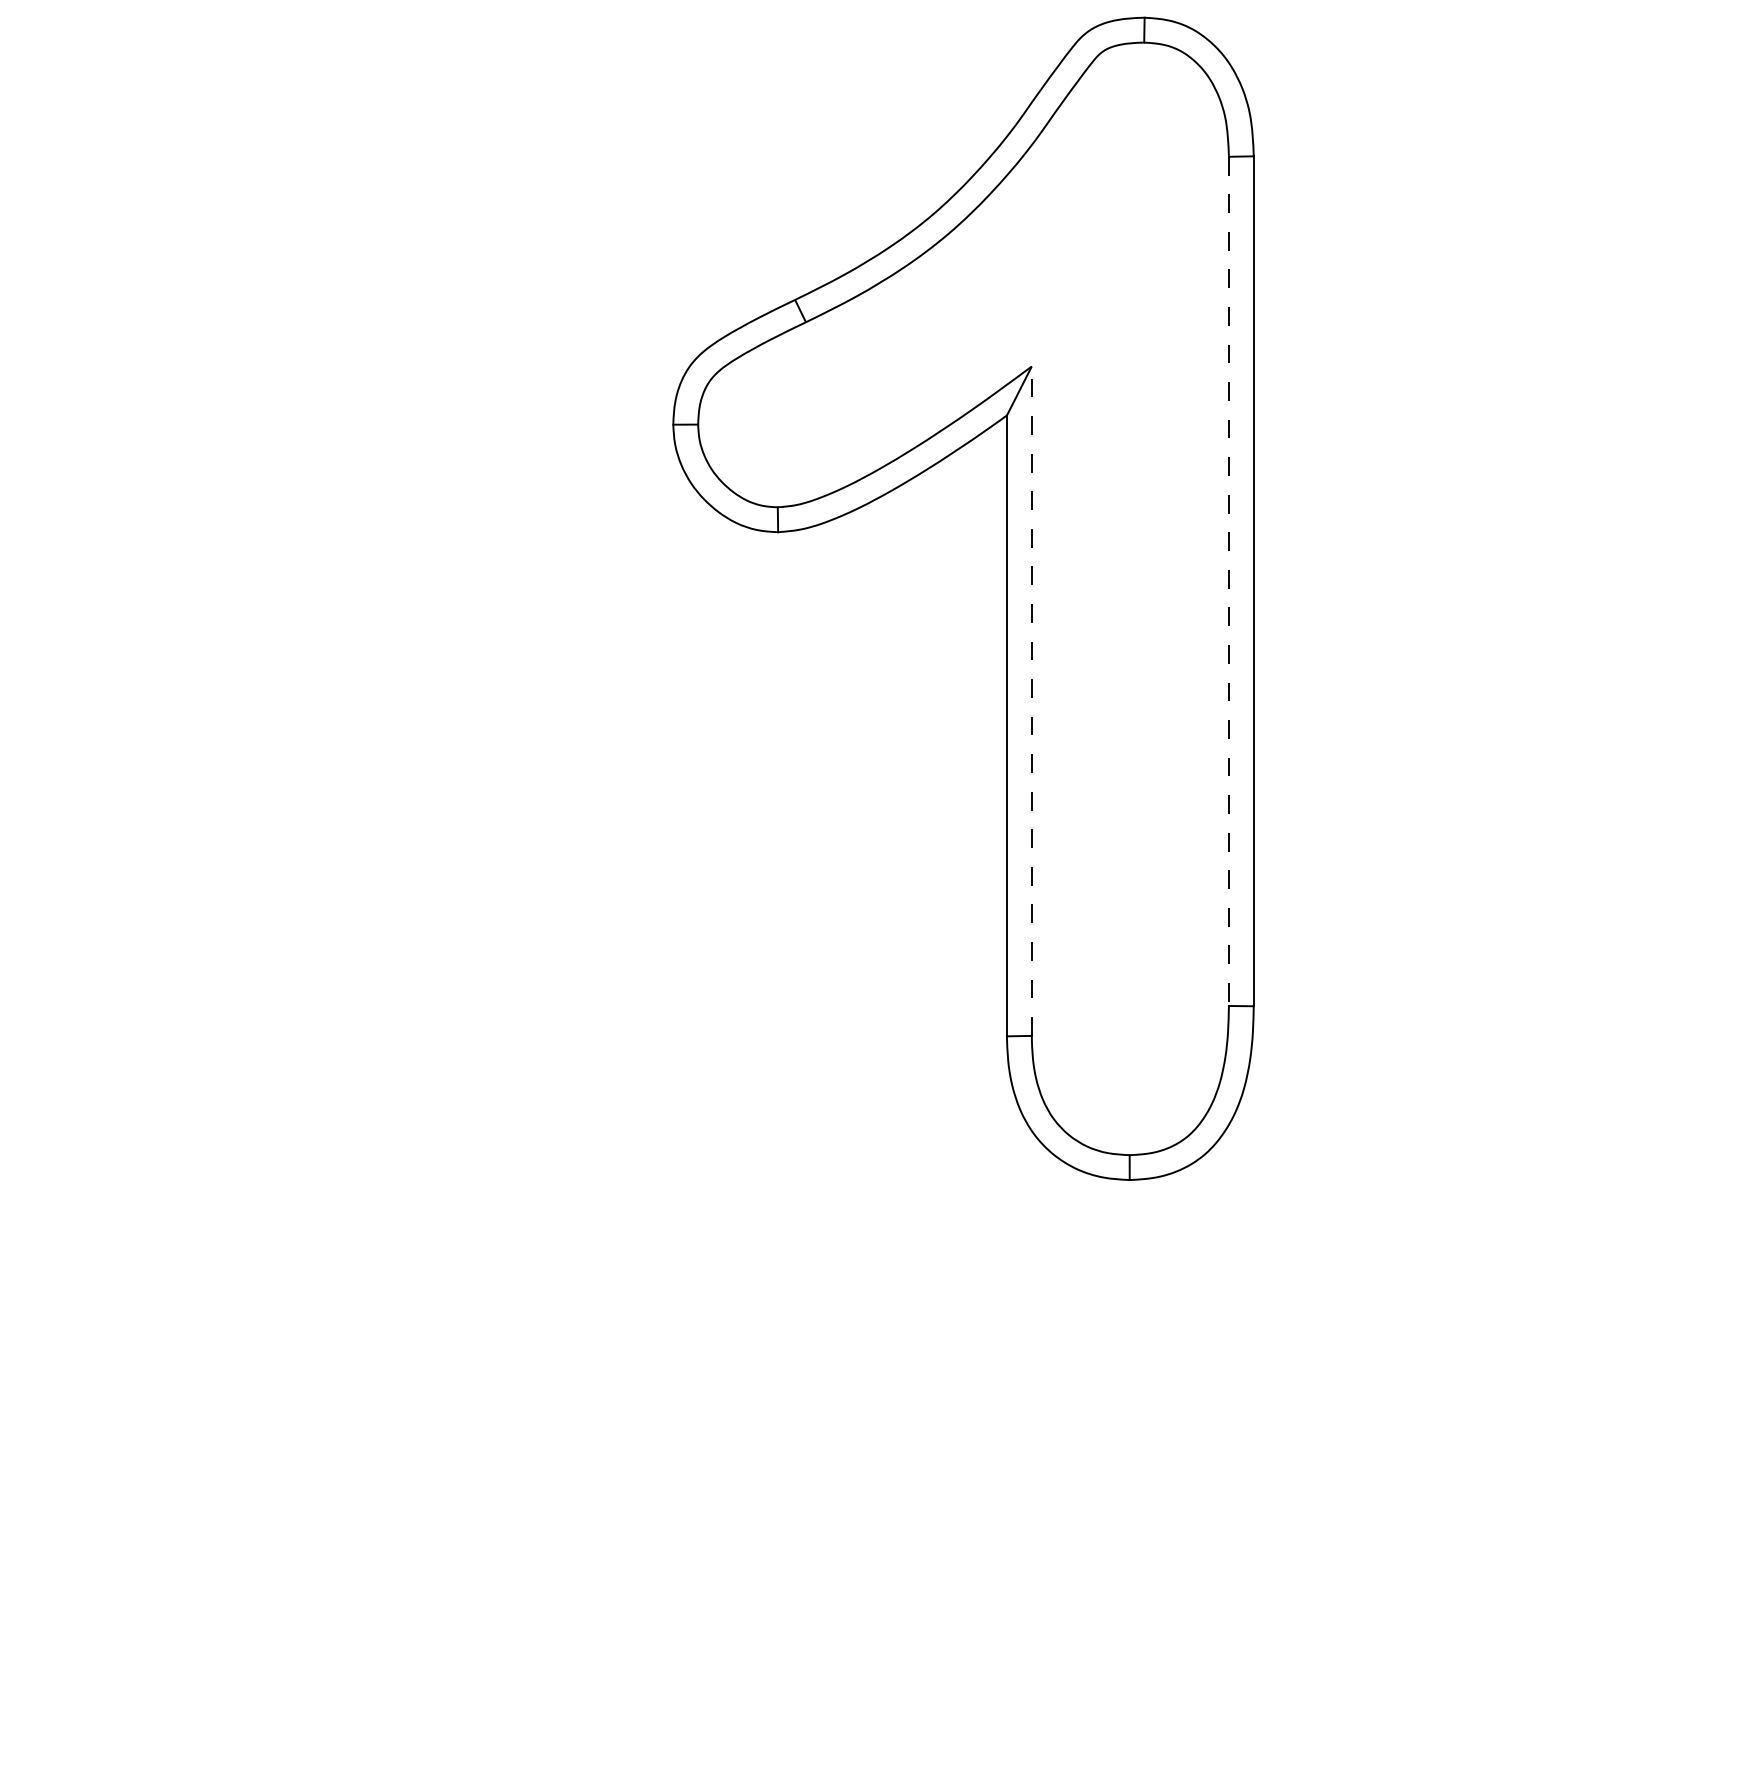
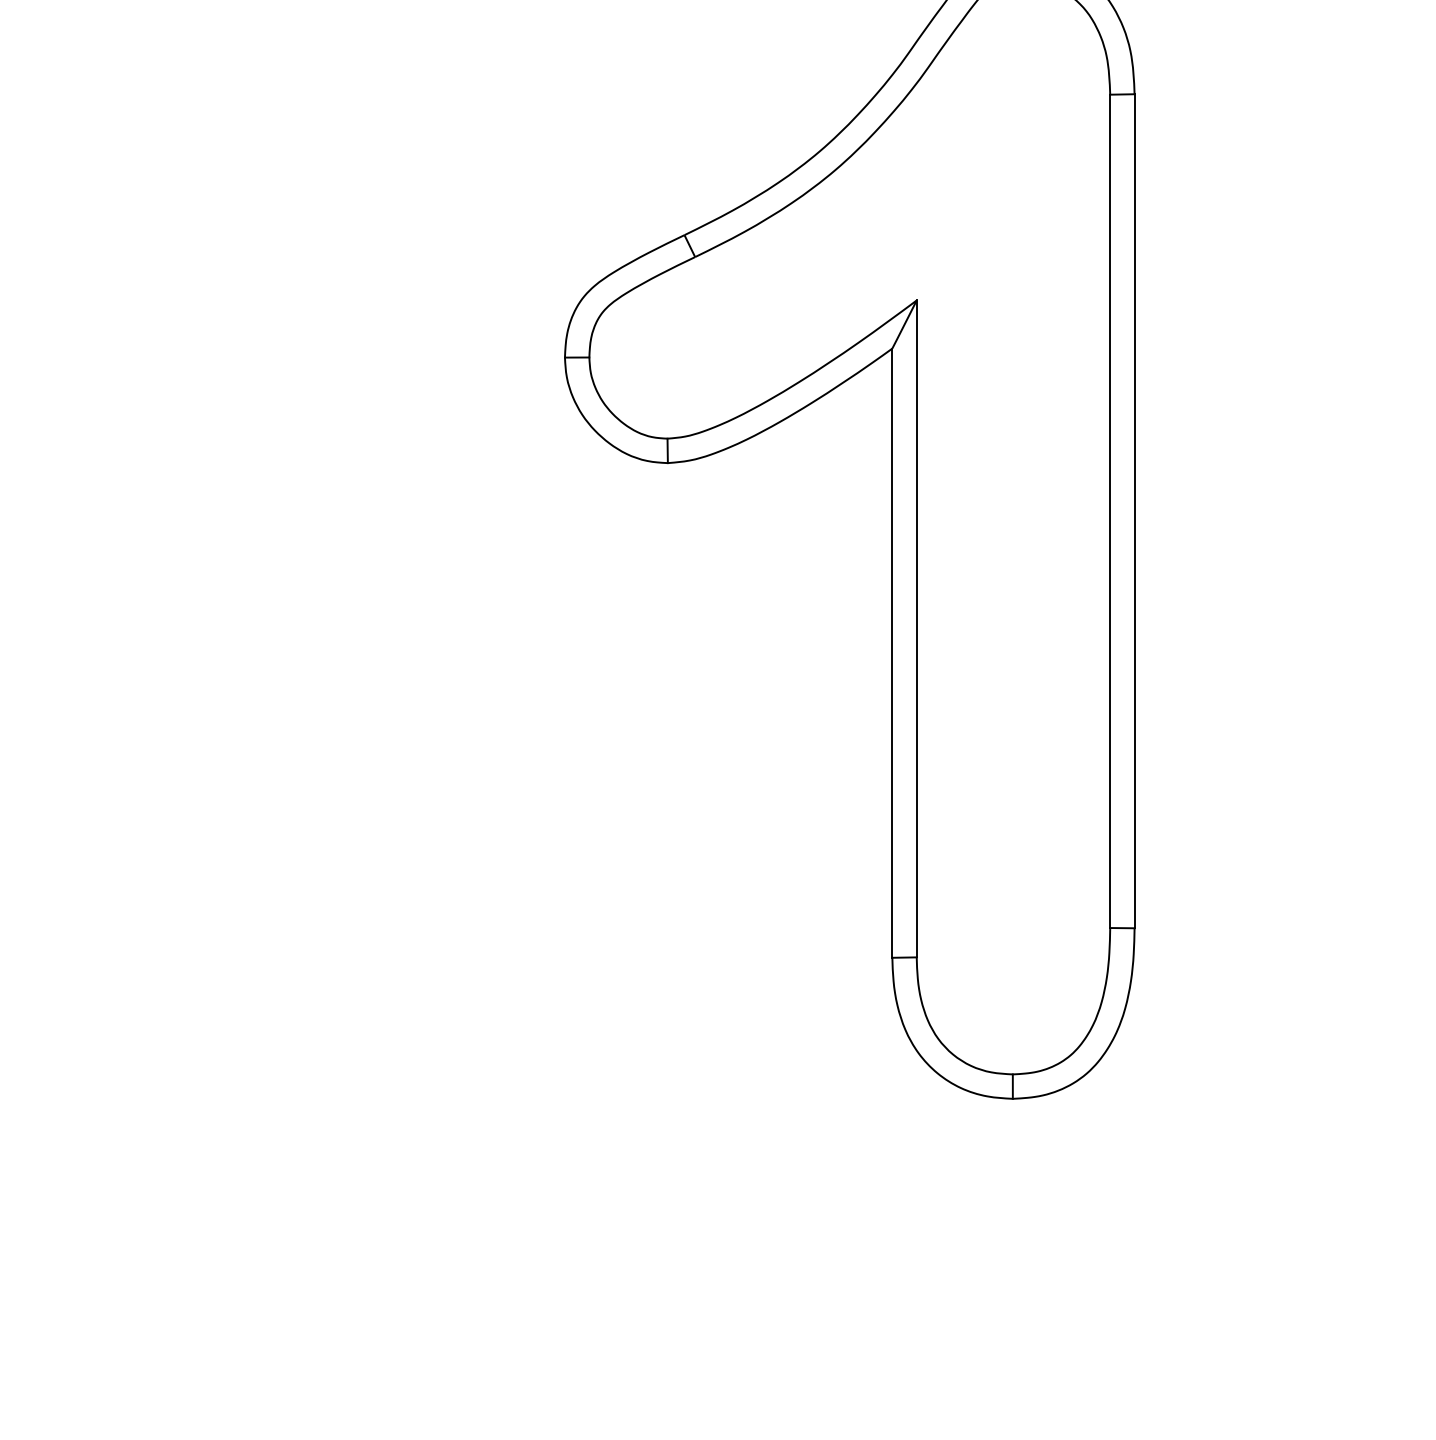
line: (1228, 581) -> (1109, 511), dashed -> solid
line: (1031, 701) -> (916, 629), dashed -> solid

